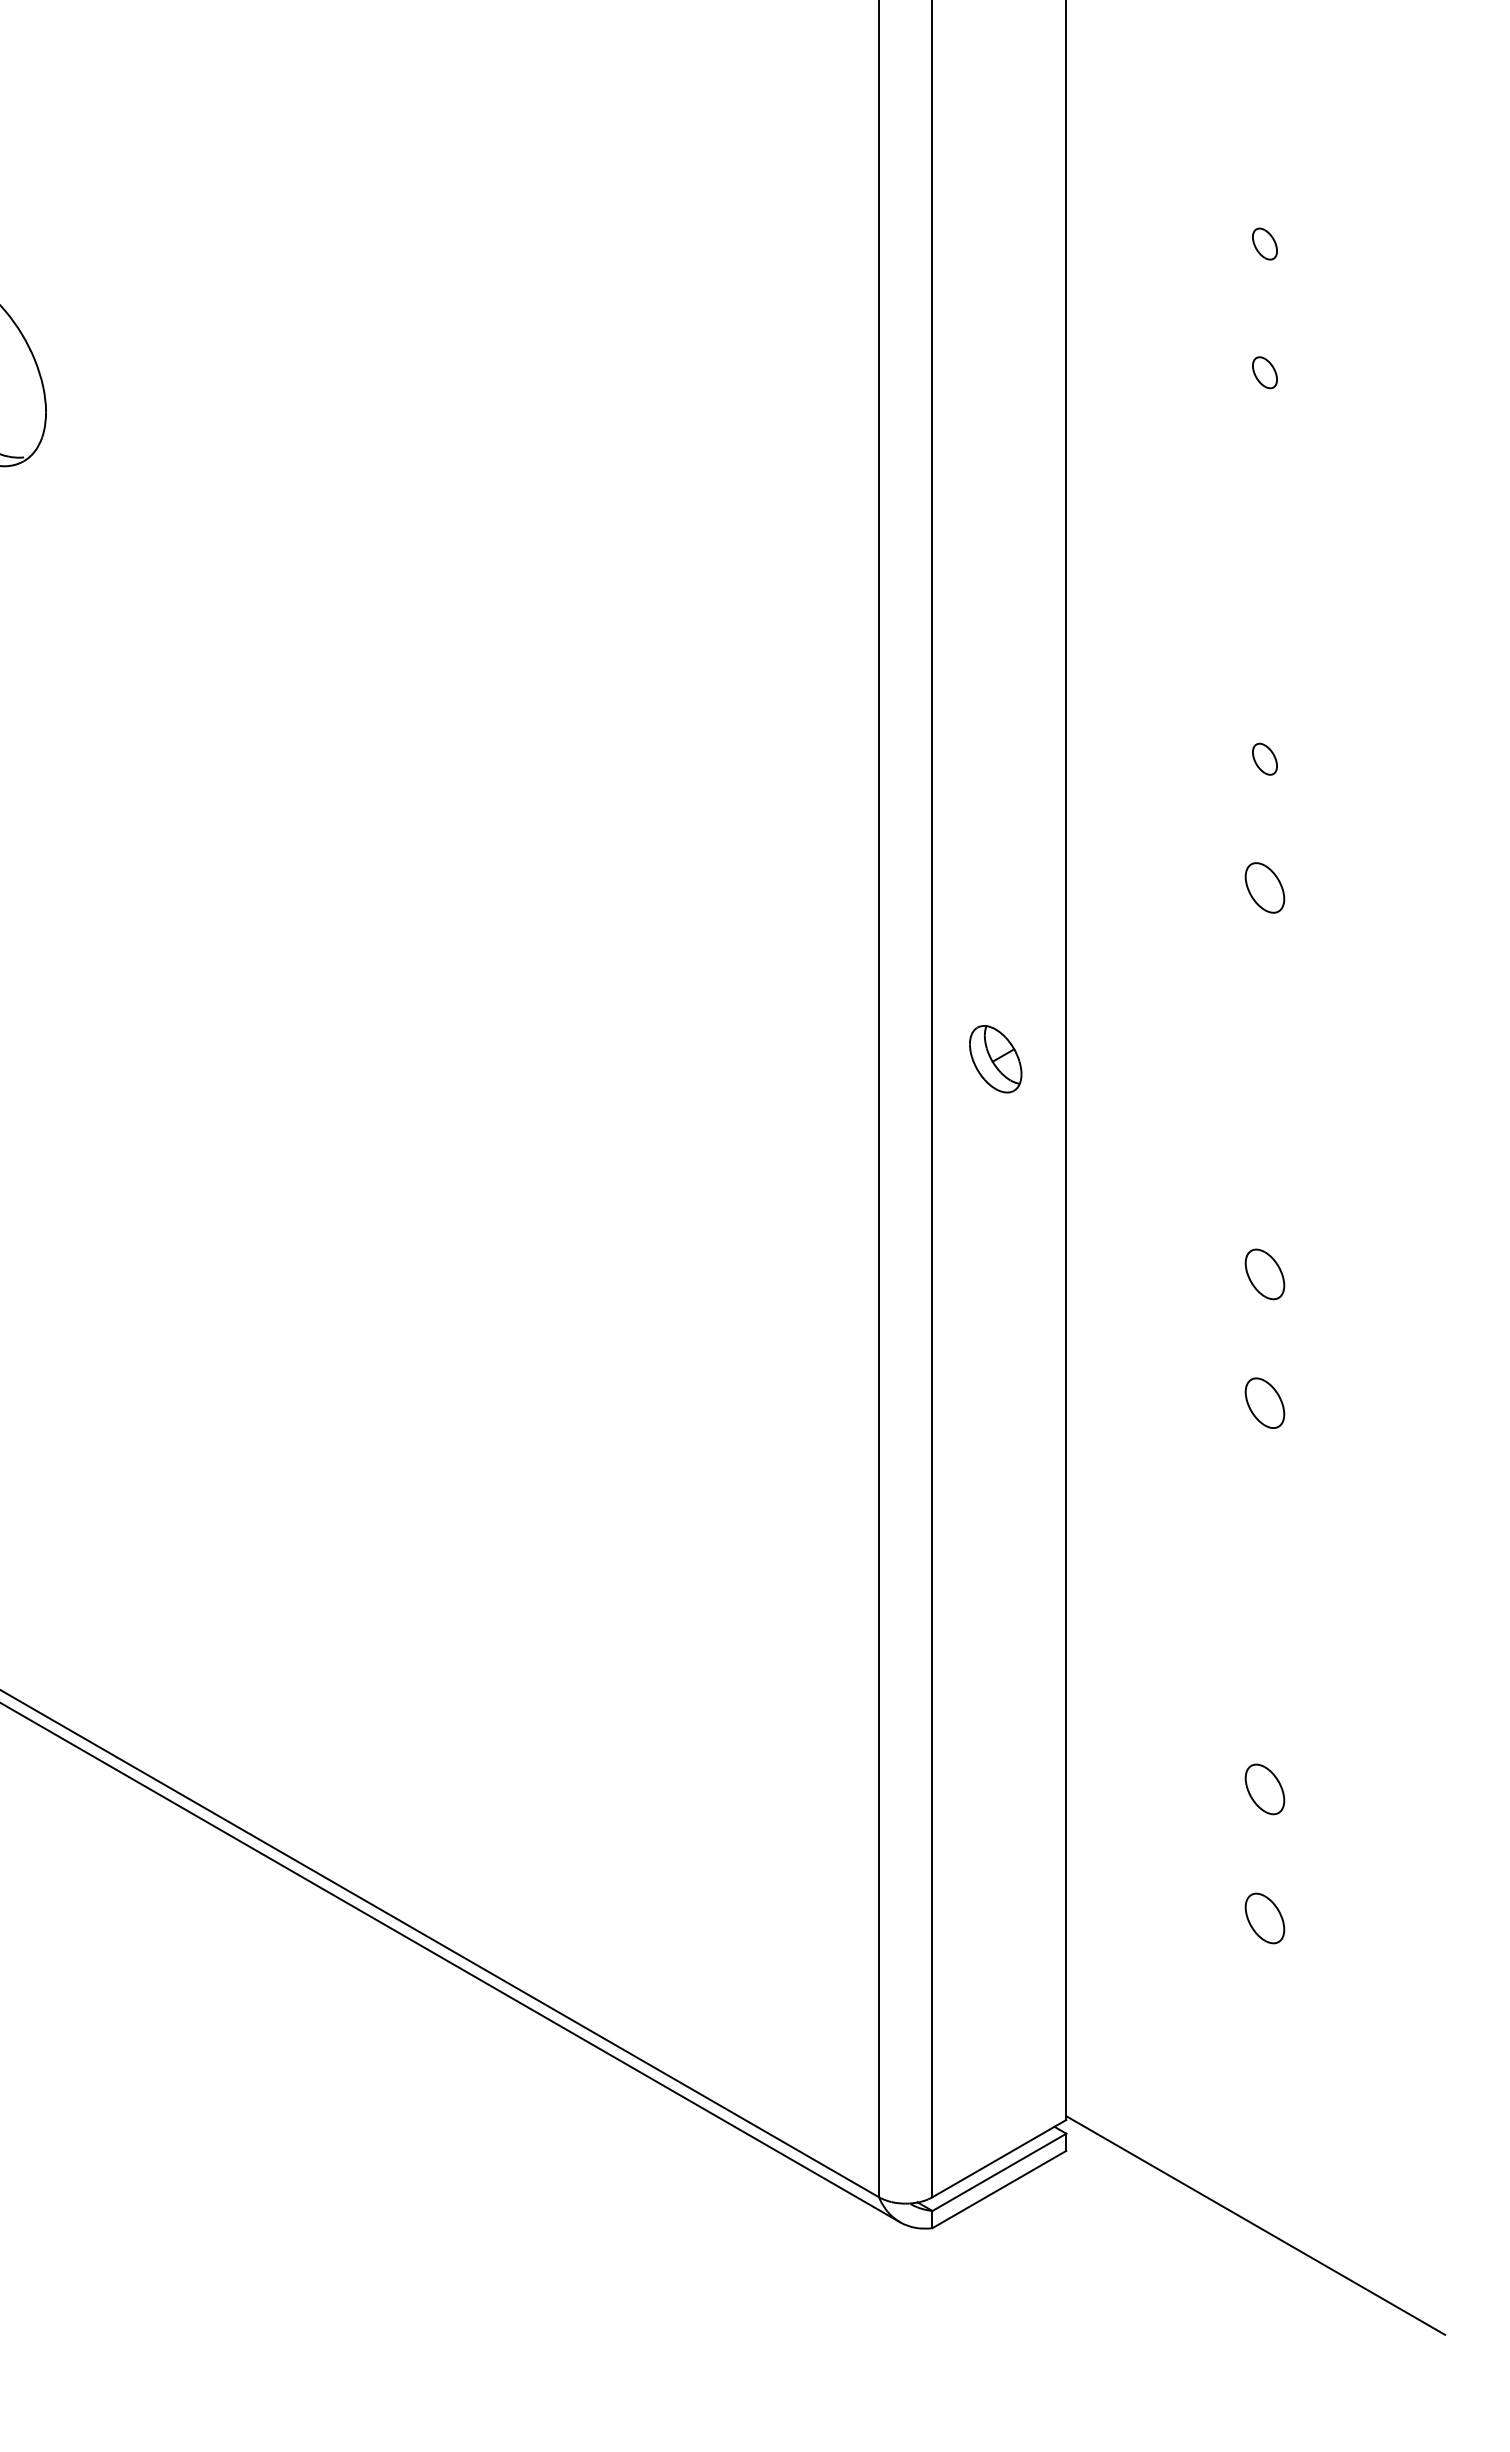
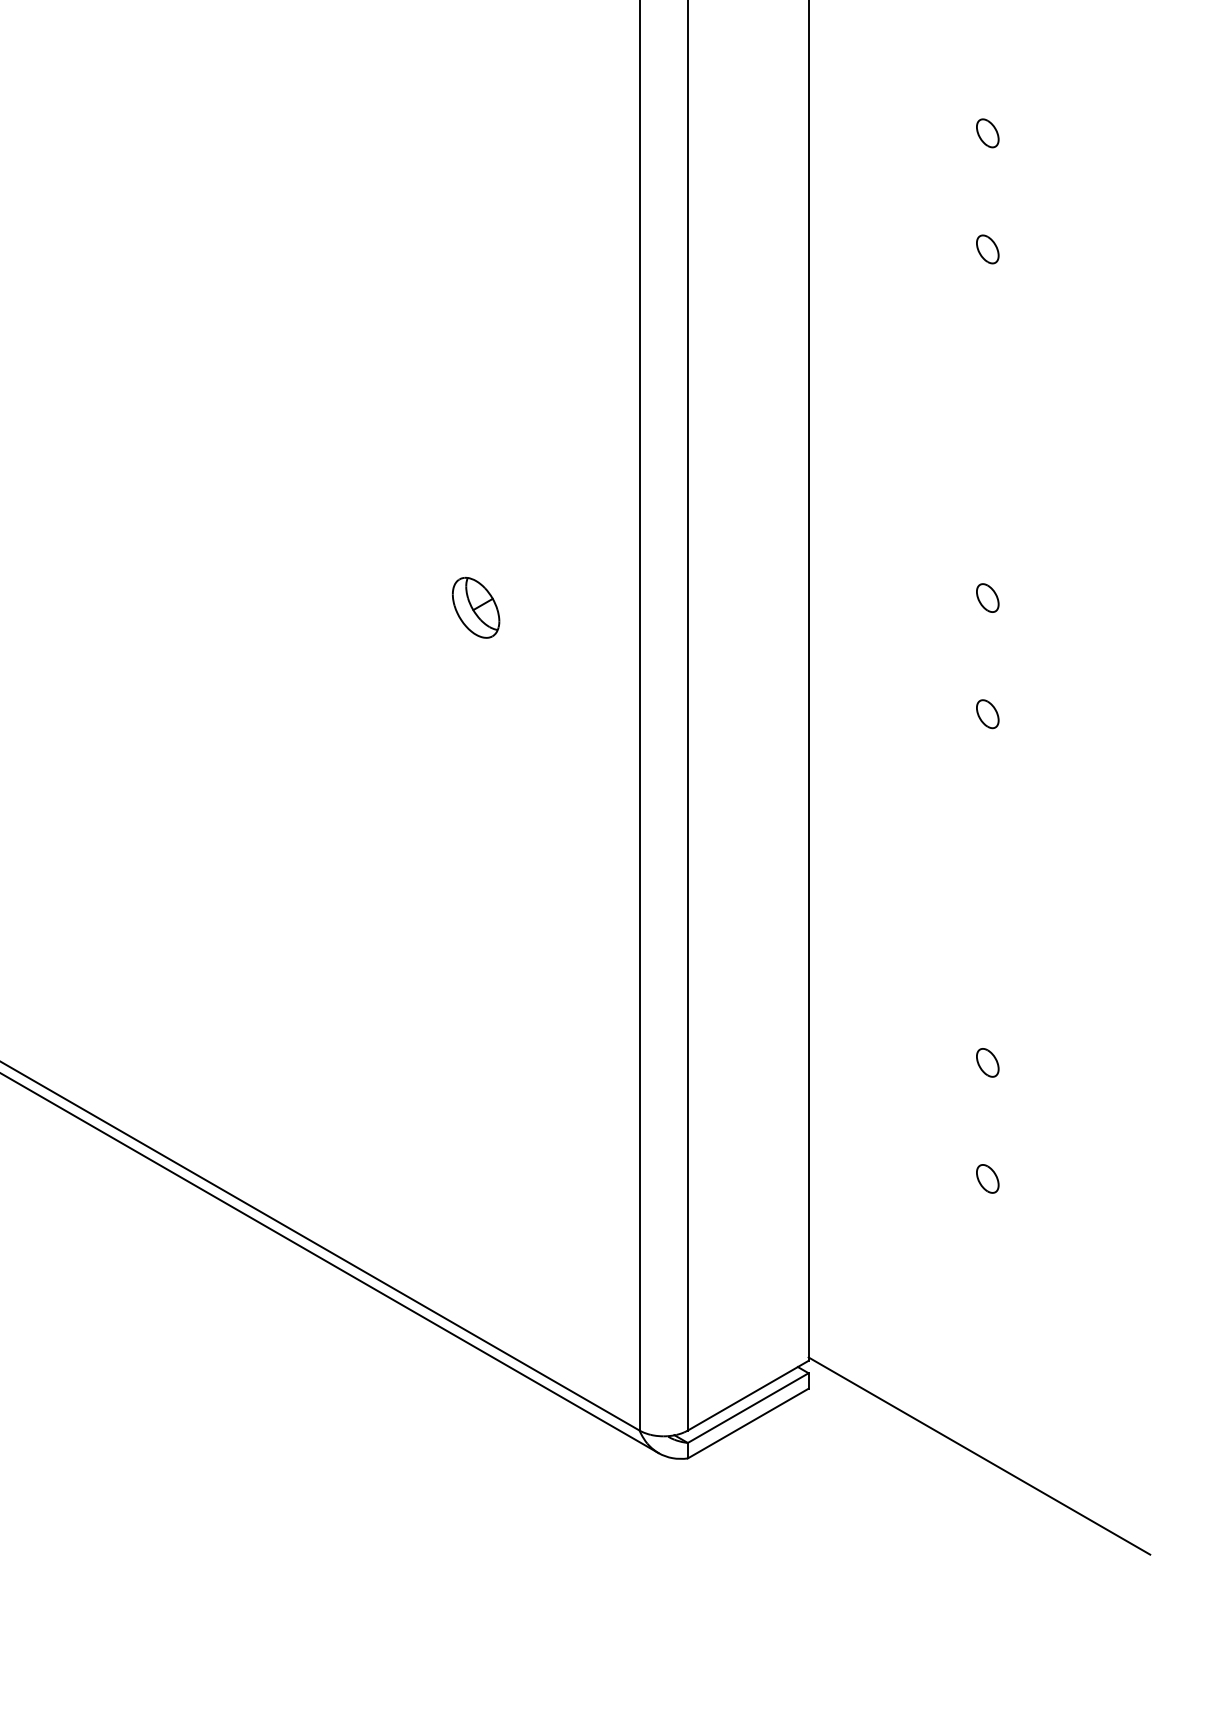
part: (1264, 887) -> (987, 249), size x0.62
part: (995, 1059) -> (475, 608), moved
part: (1264, 1274) -> (987, 598), size x0.62
part: (1264, 1402) -> (987, 713), size x0.62
part: (1264, 1789) -> (987, 1062), size x0.62
part: (1264, 1917) -> (987, 1178), size x0.62

